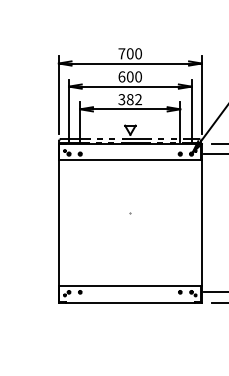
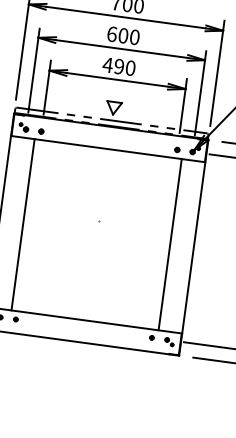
text: (129, 99) -> (118, 66), 382 -> 490
line: (76, 223) -> (23, 225), added
line: (184, 223) -> (170, 245), added

